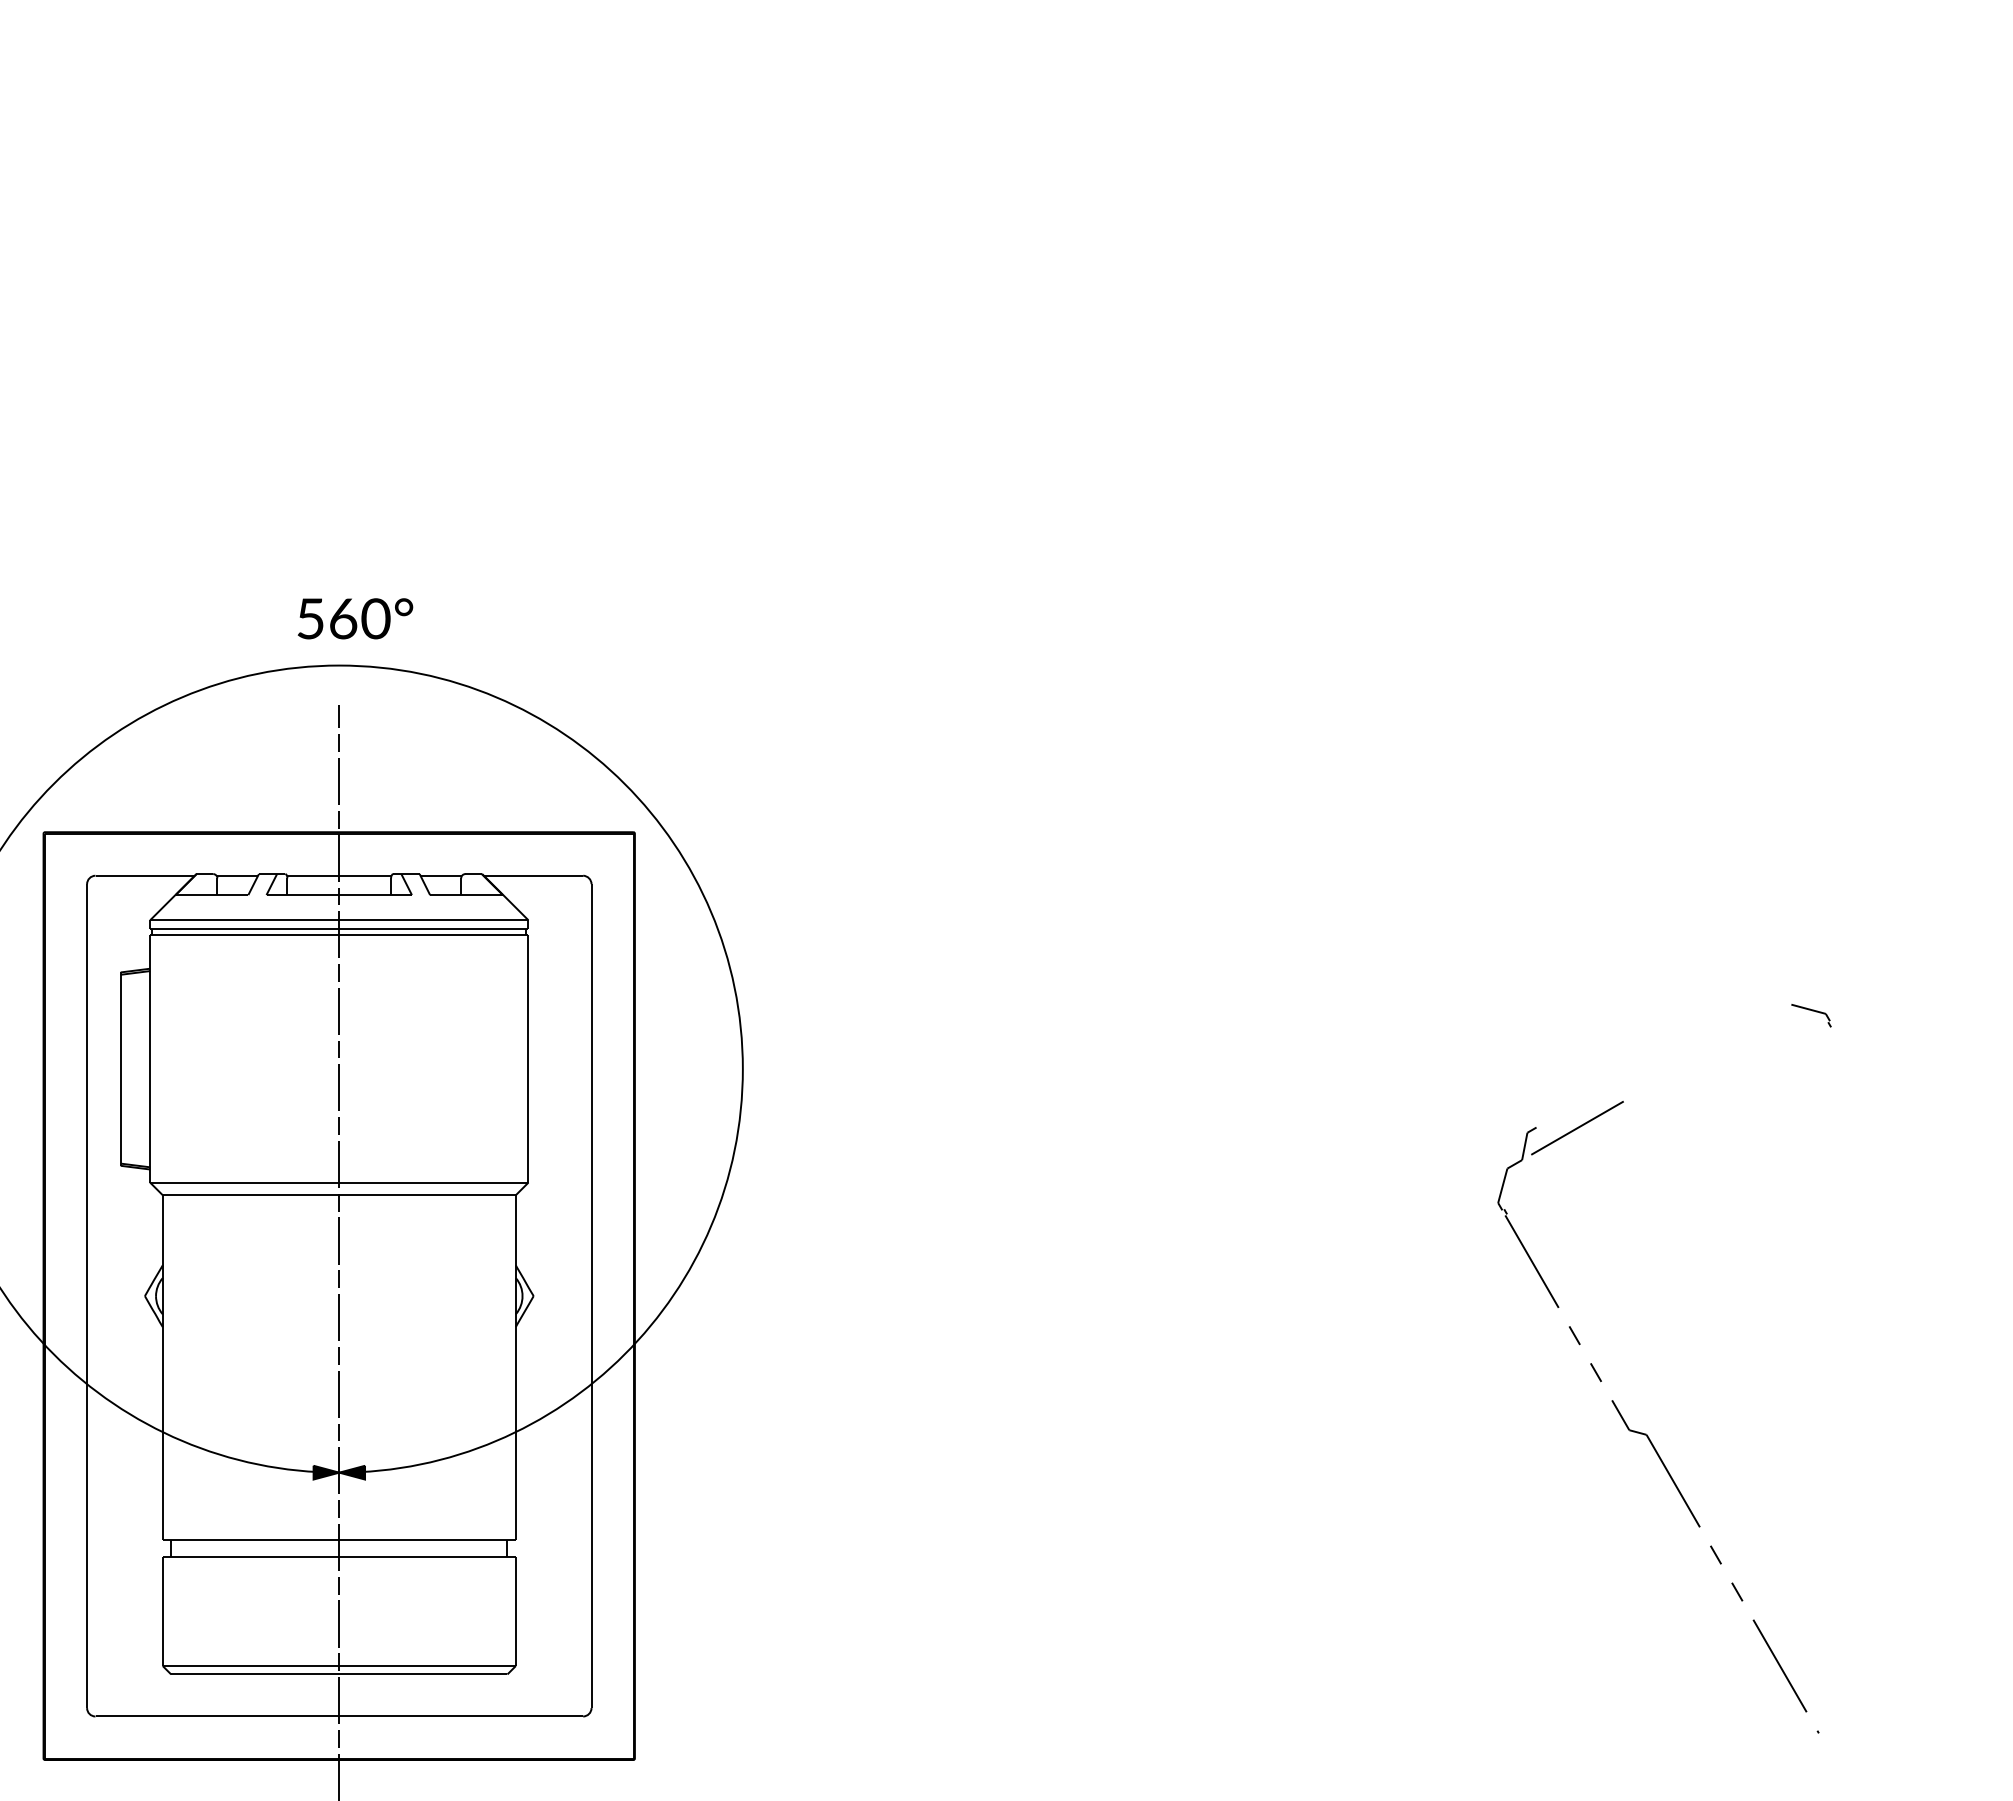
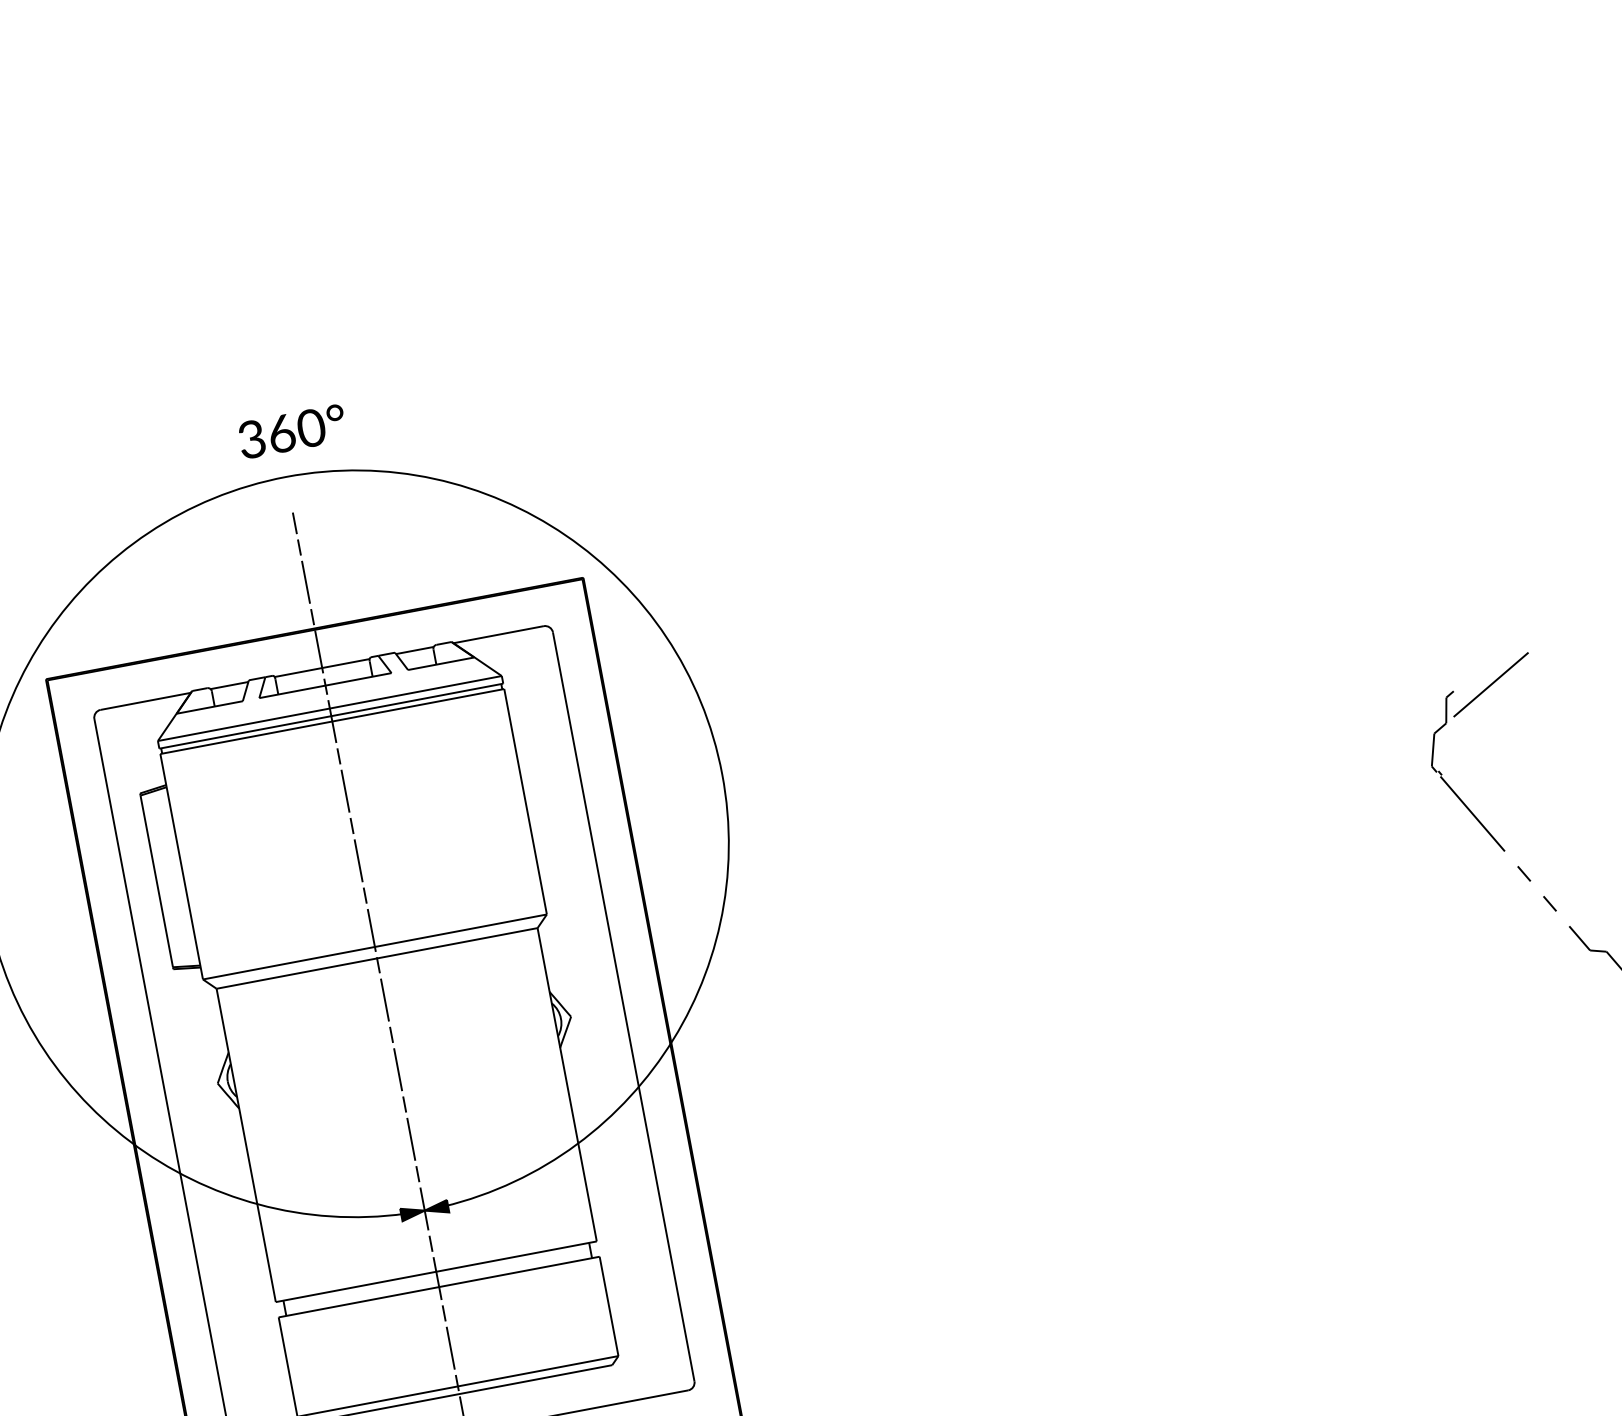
text: (310, 618) -> (251, 439), 560° -> 360°

